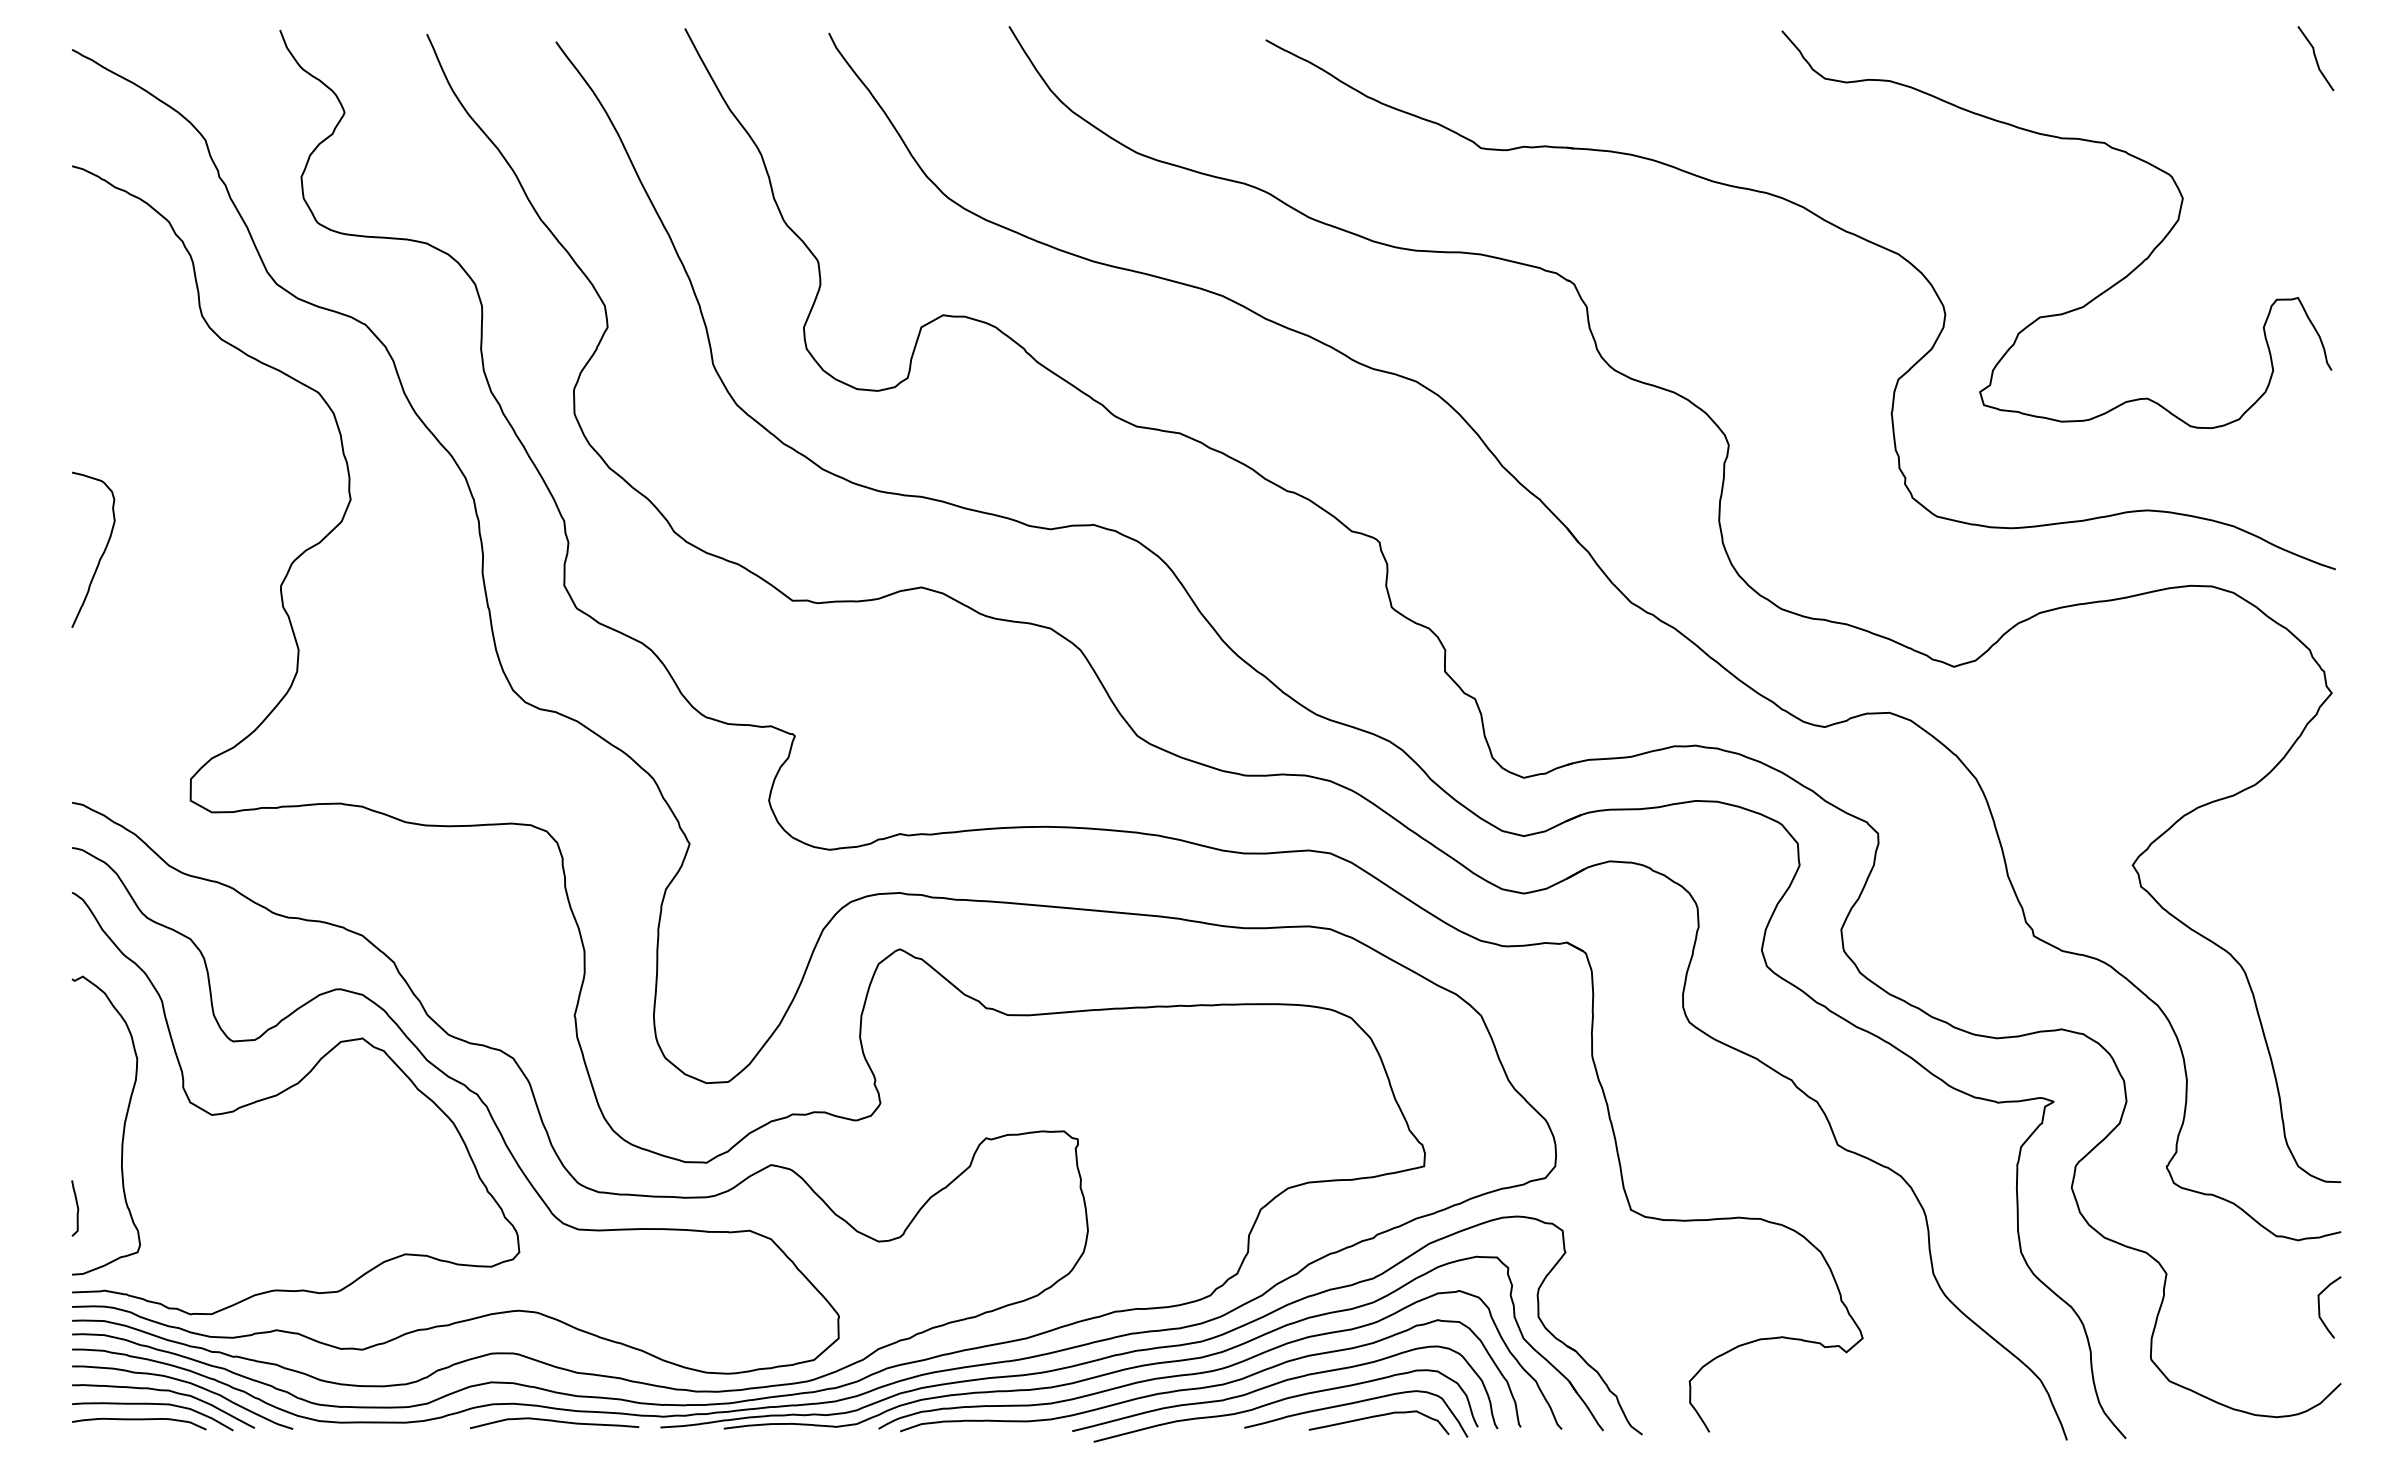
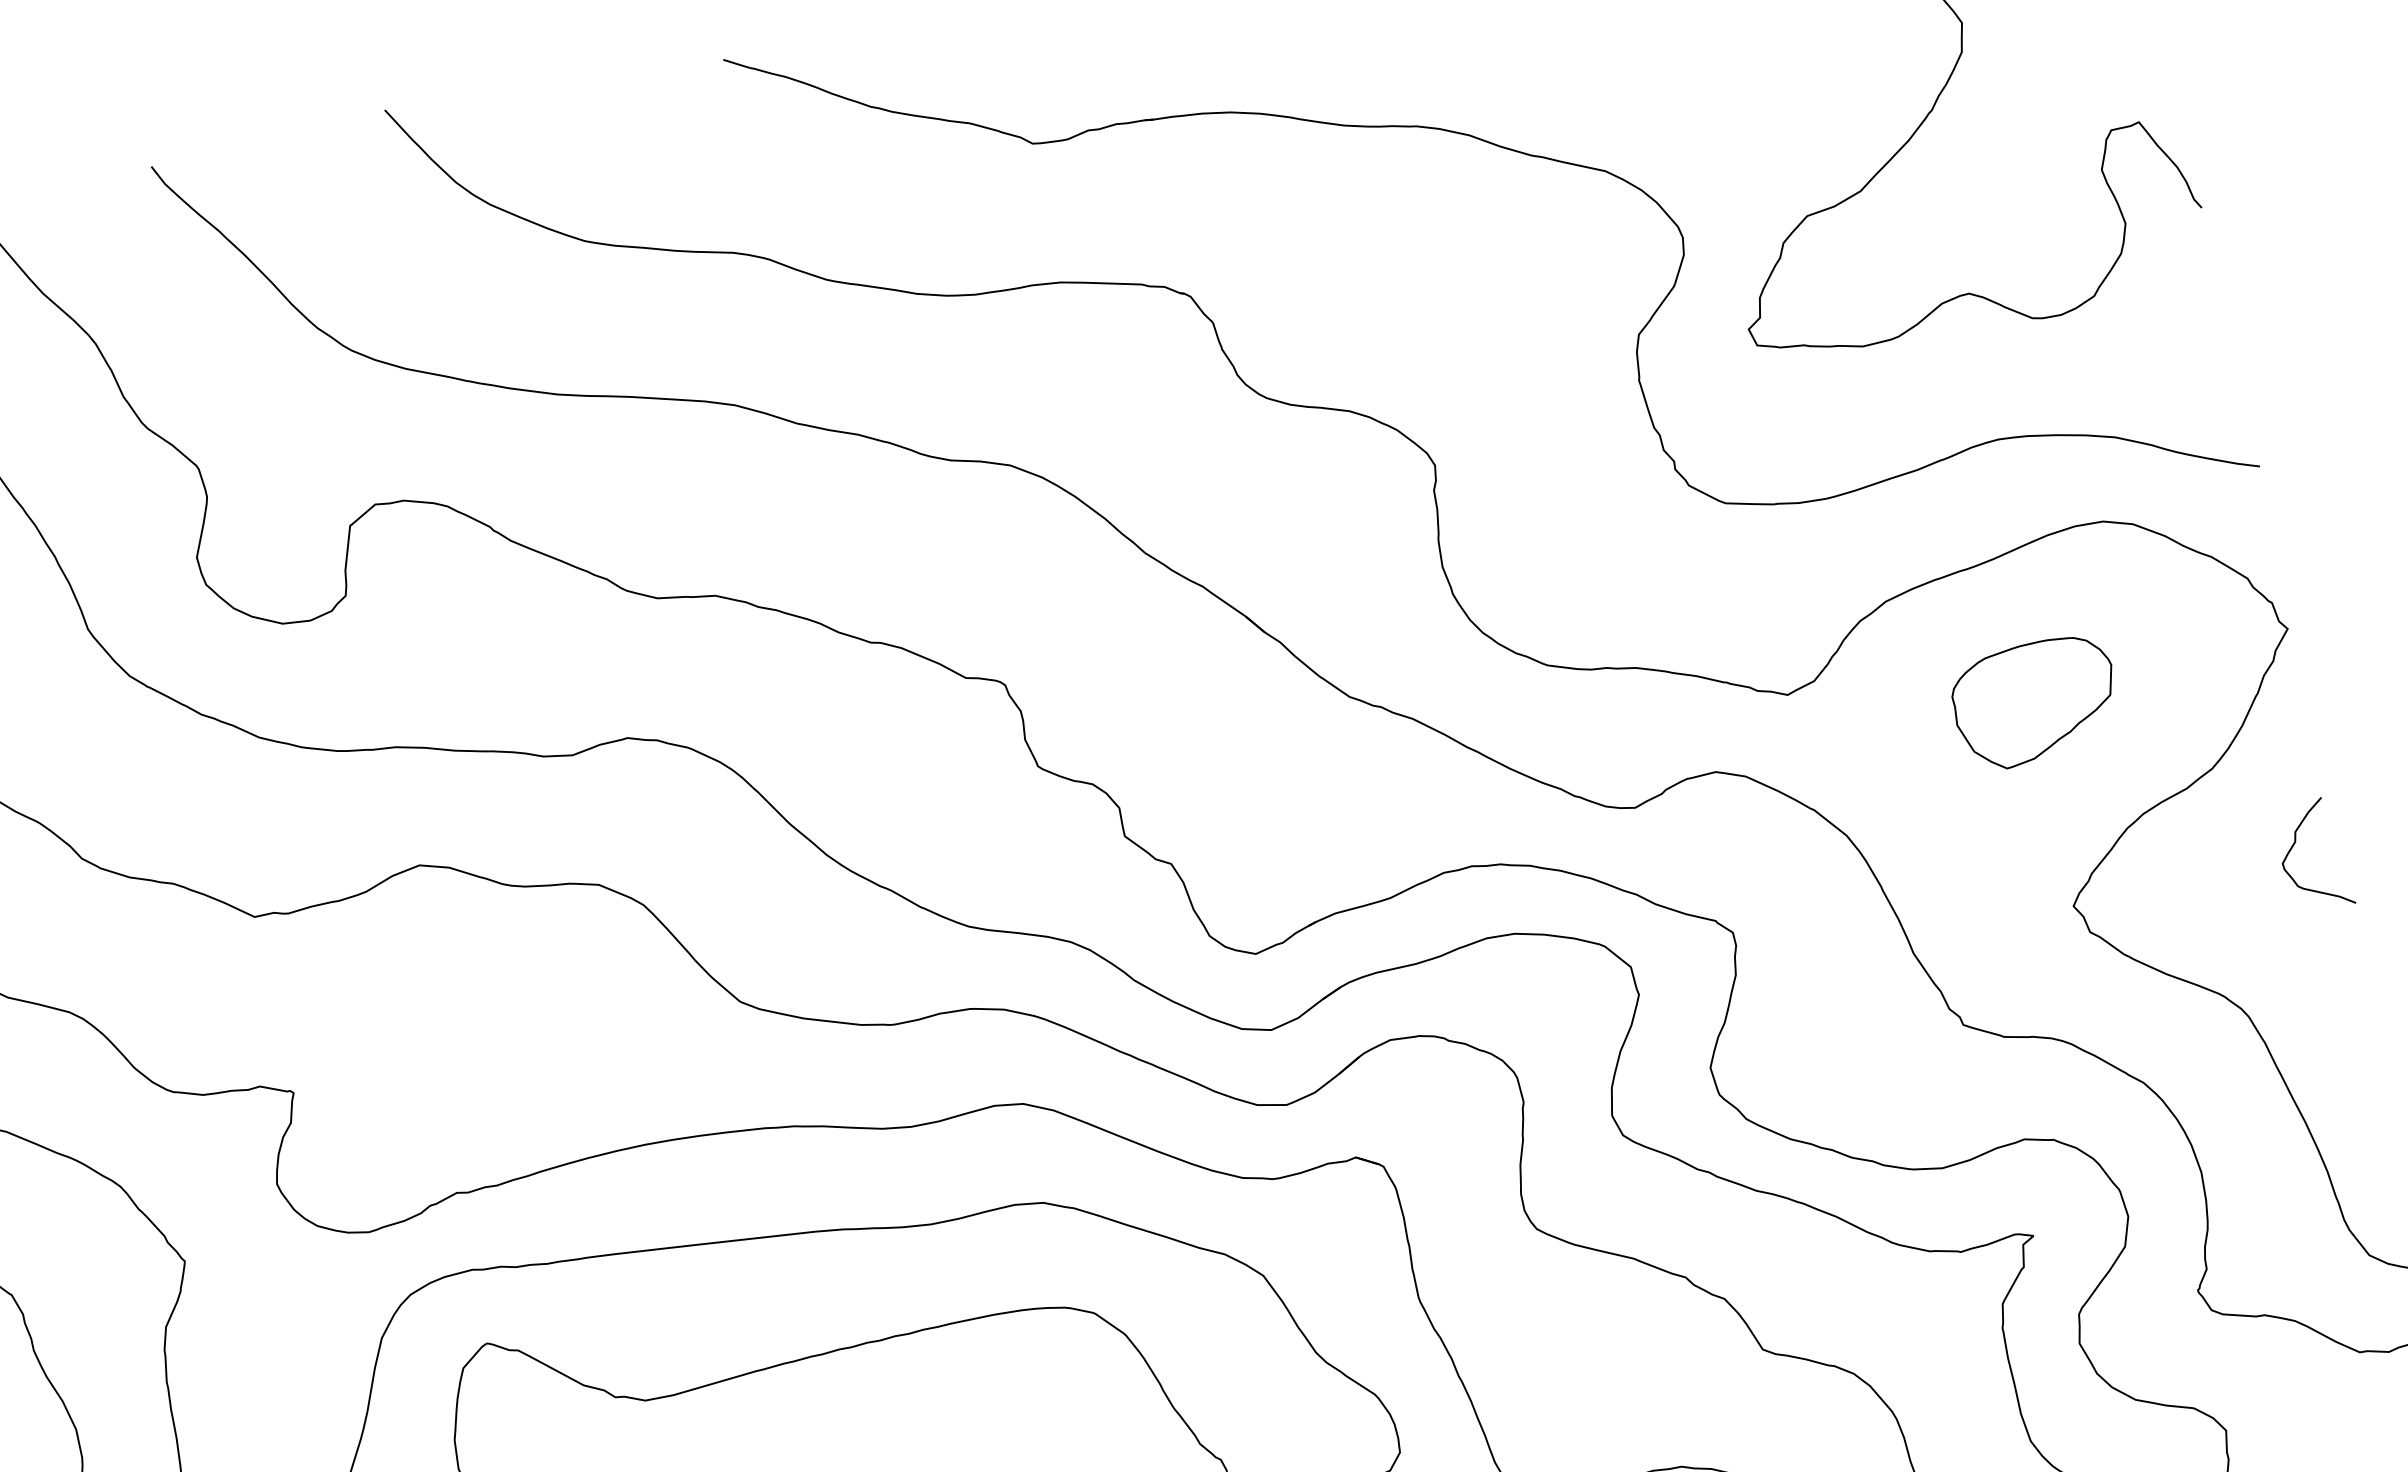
part: (2135, 709) -> (2035, 702), added
curve: (2305, 852) -> (2295, 843), added

